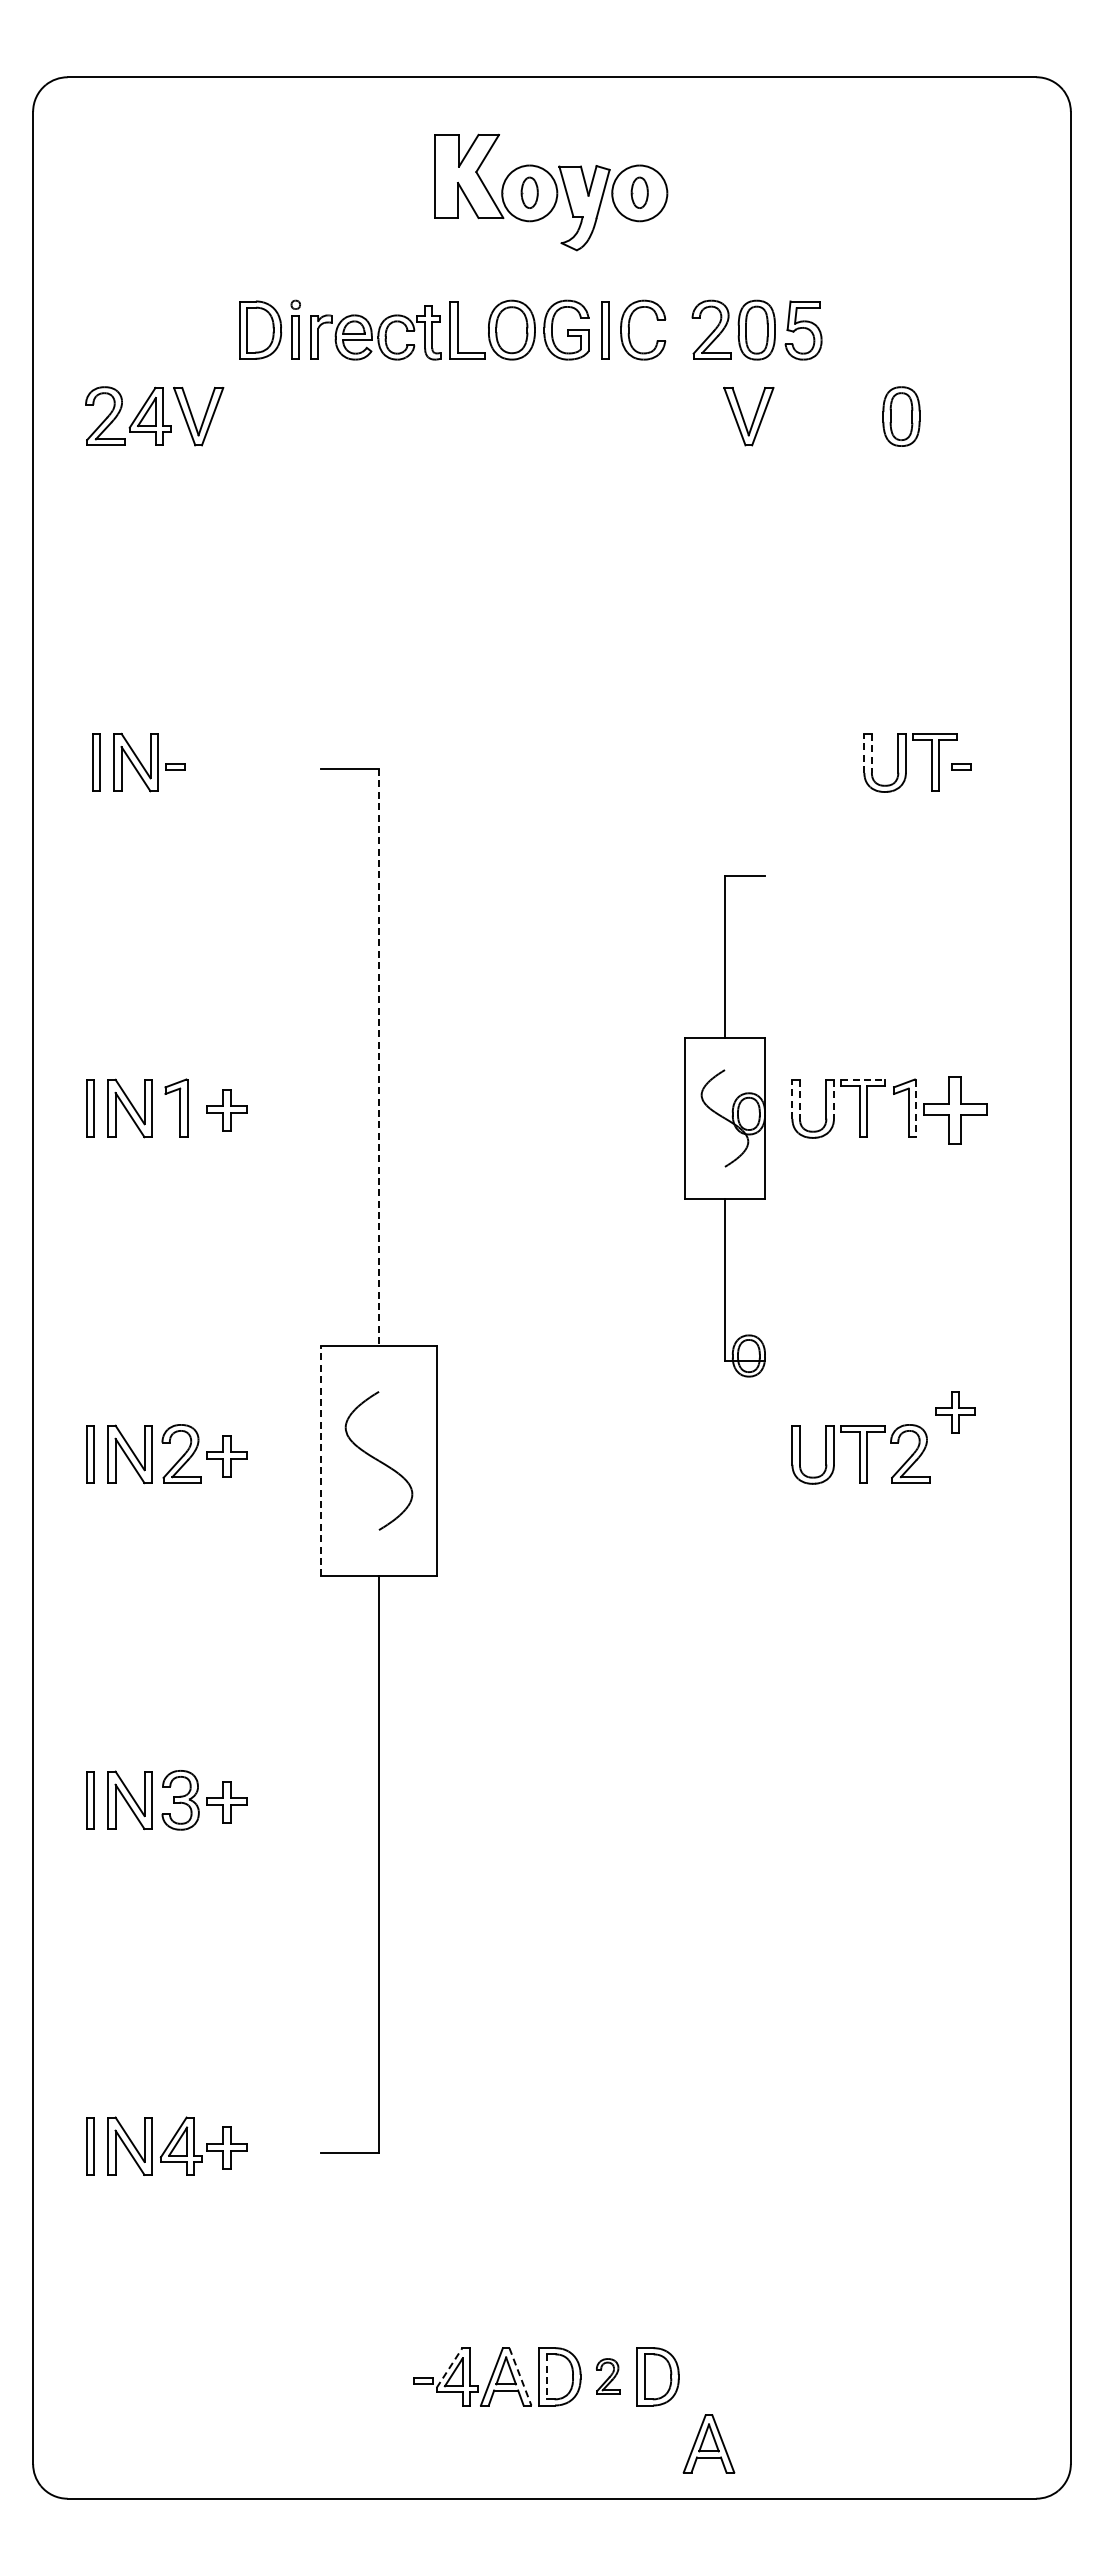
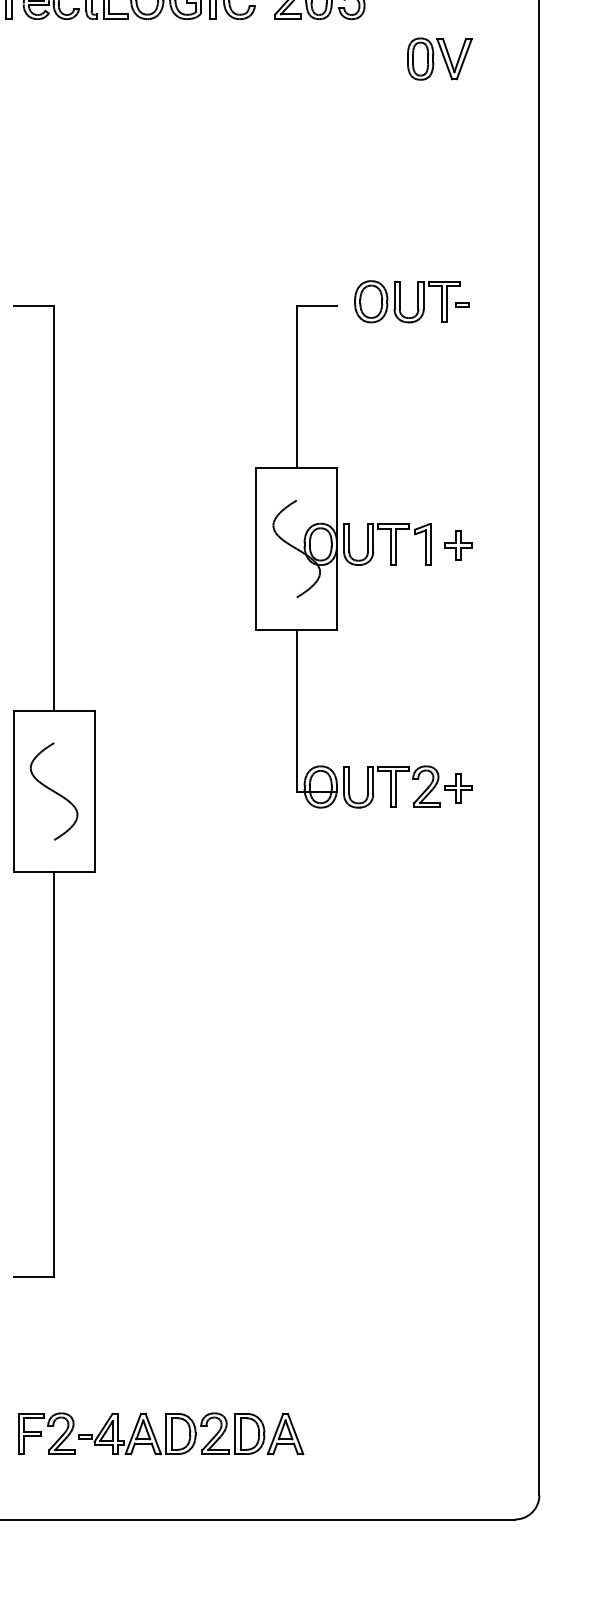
part: (748, 416) -> (454, 59), moved
line: (864, 753) -> (394, 295), dashed -> solid
line: (871, 753) -> (399, 295), dashed -> solid
part: (831, 762) -> (371, 301), added
line: (379, 1057) -> (54, 508), dashed -> solid
line: (863, 1079) -> (393, 524), dashed -> solid
line: (792, 1099) -> (344, 538), dashed -> solid
line: (799, 1099) -> (349, 538), dashed -> solid
line: (833, 1099) -> (372, 538), dashed -> solid
line: (916, 1108) -> (431, 544), dashed -> solid
part: (955, 1110) -> (458, 545), size x0.62
part: (724, 1126) -> (296, 557), size x1.43
part: (955, 1412) -> (458, 788), moved
line: (321, 1460) -> (13, 791), dashed -> solid
line: (449, 2368) -> (103, 1428), dashed -> solid
part: (361, 2376) -> (41, 1433), added
line: (520, 2376) -> (153, 1433), dashed -> solid
part: (608, 2376) -> (215, 1433), size x1.67
line: (546, 2377) -> (171, 1434), dashed -> solid
part: (708, 2443) -> (285, 1433), moved

